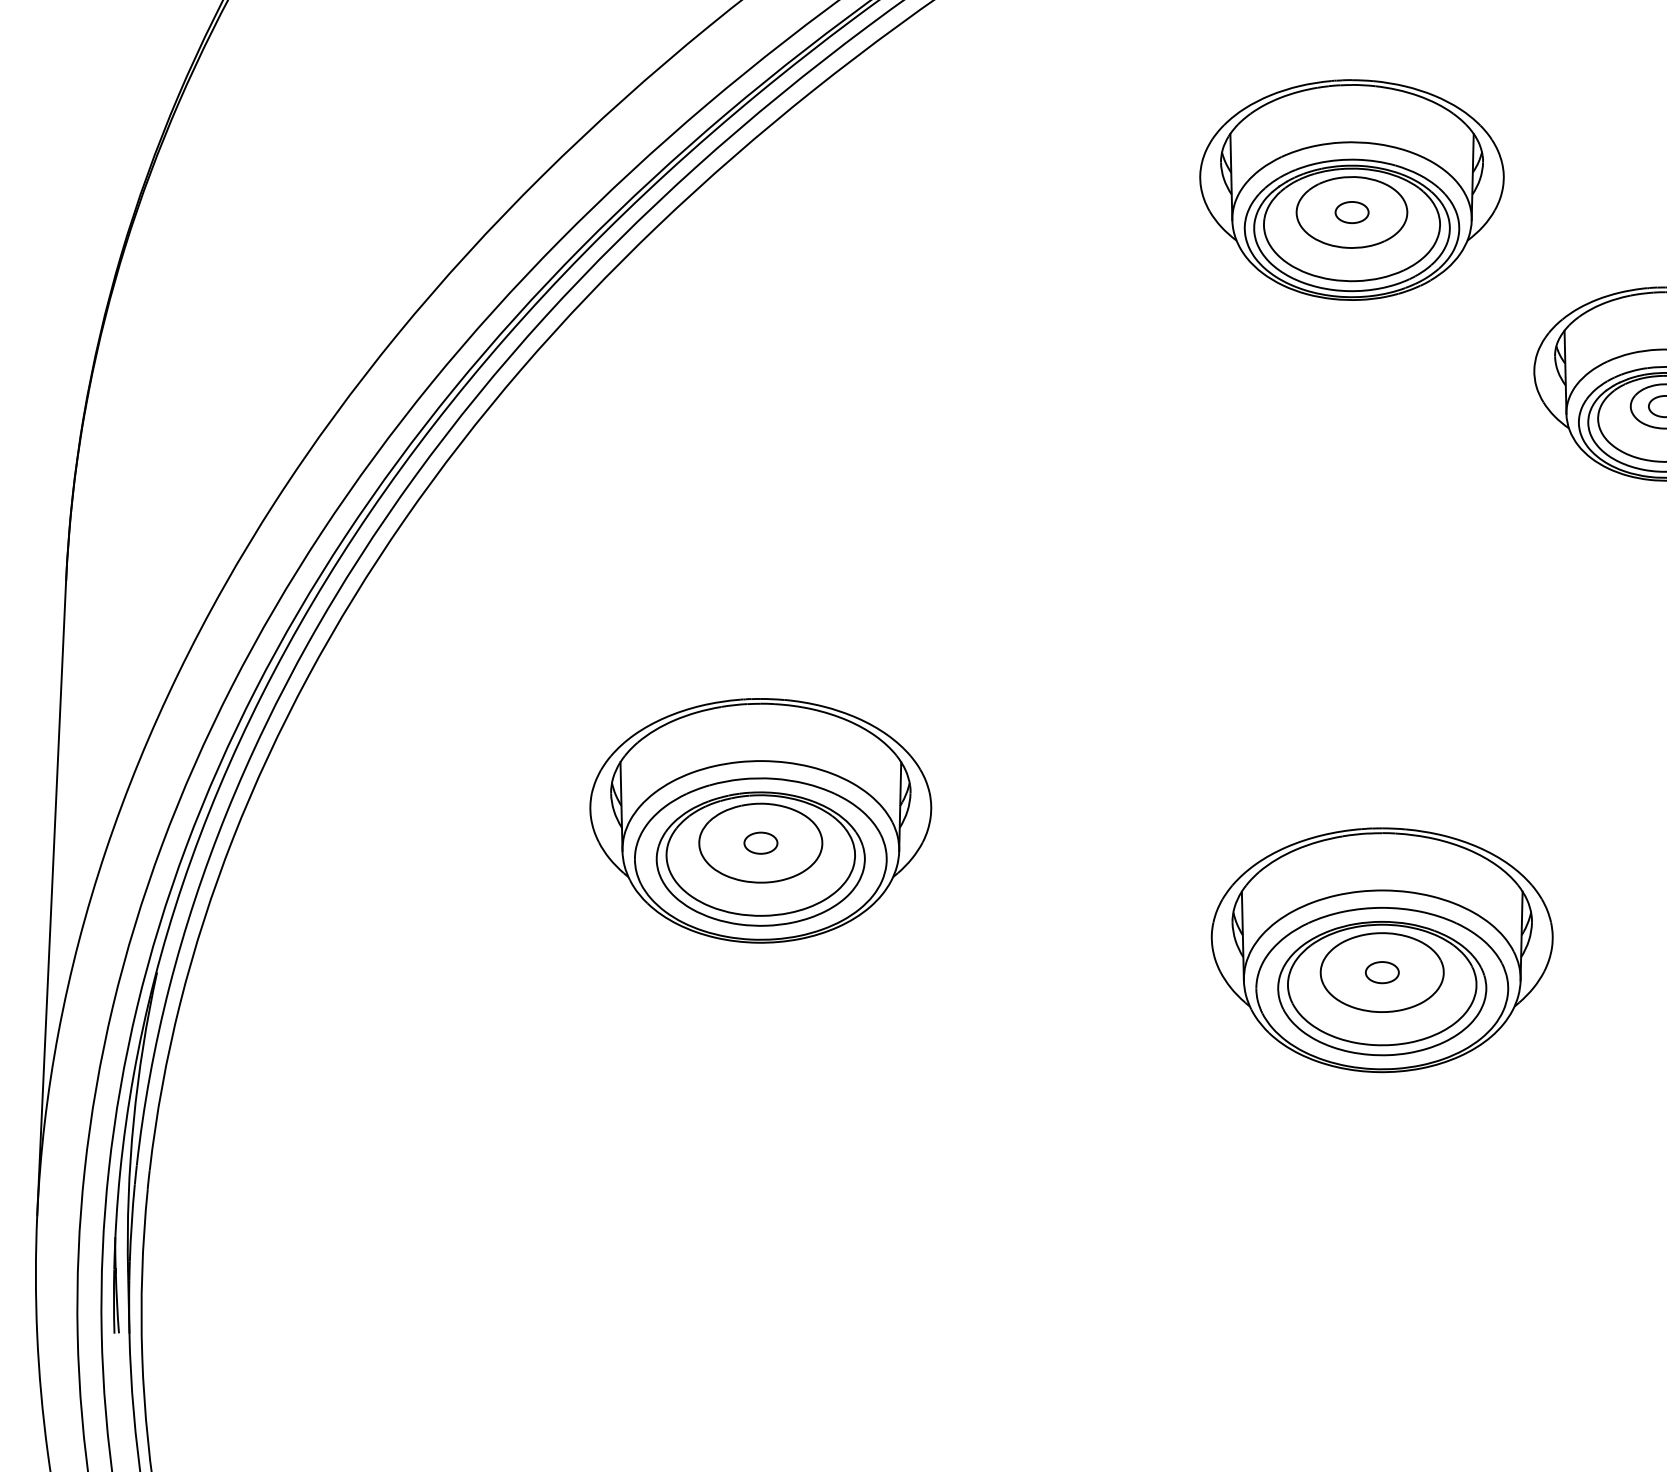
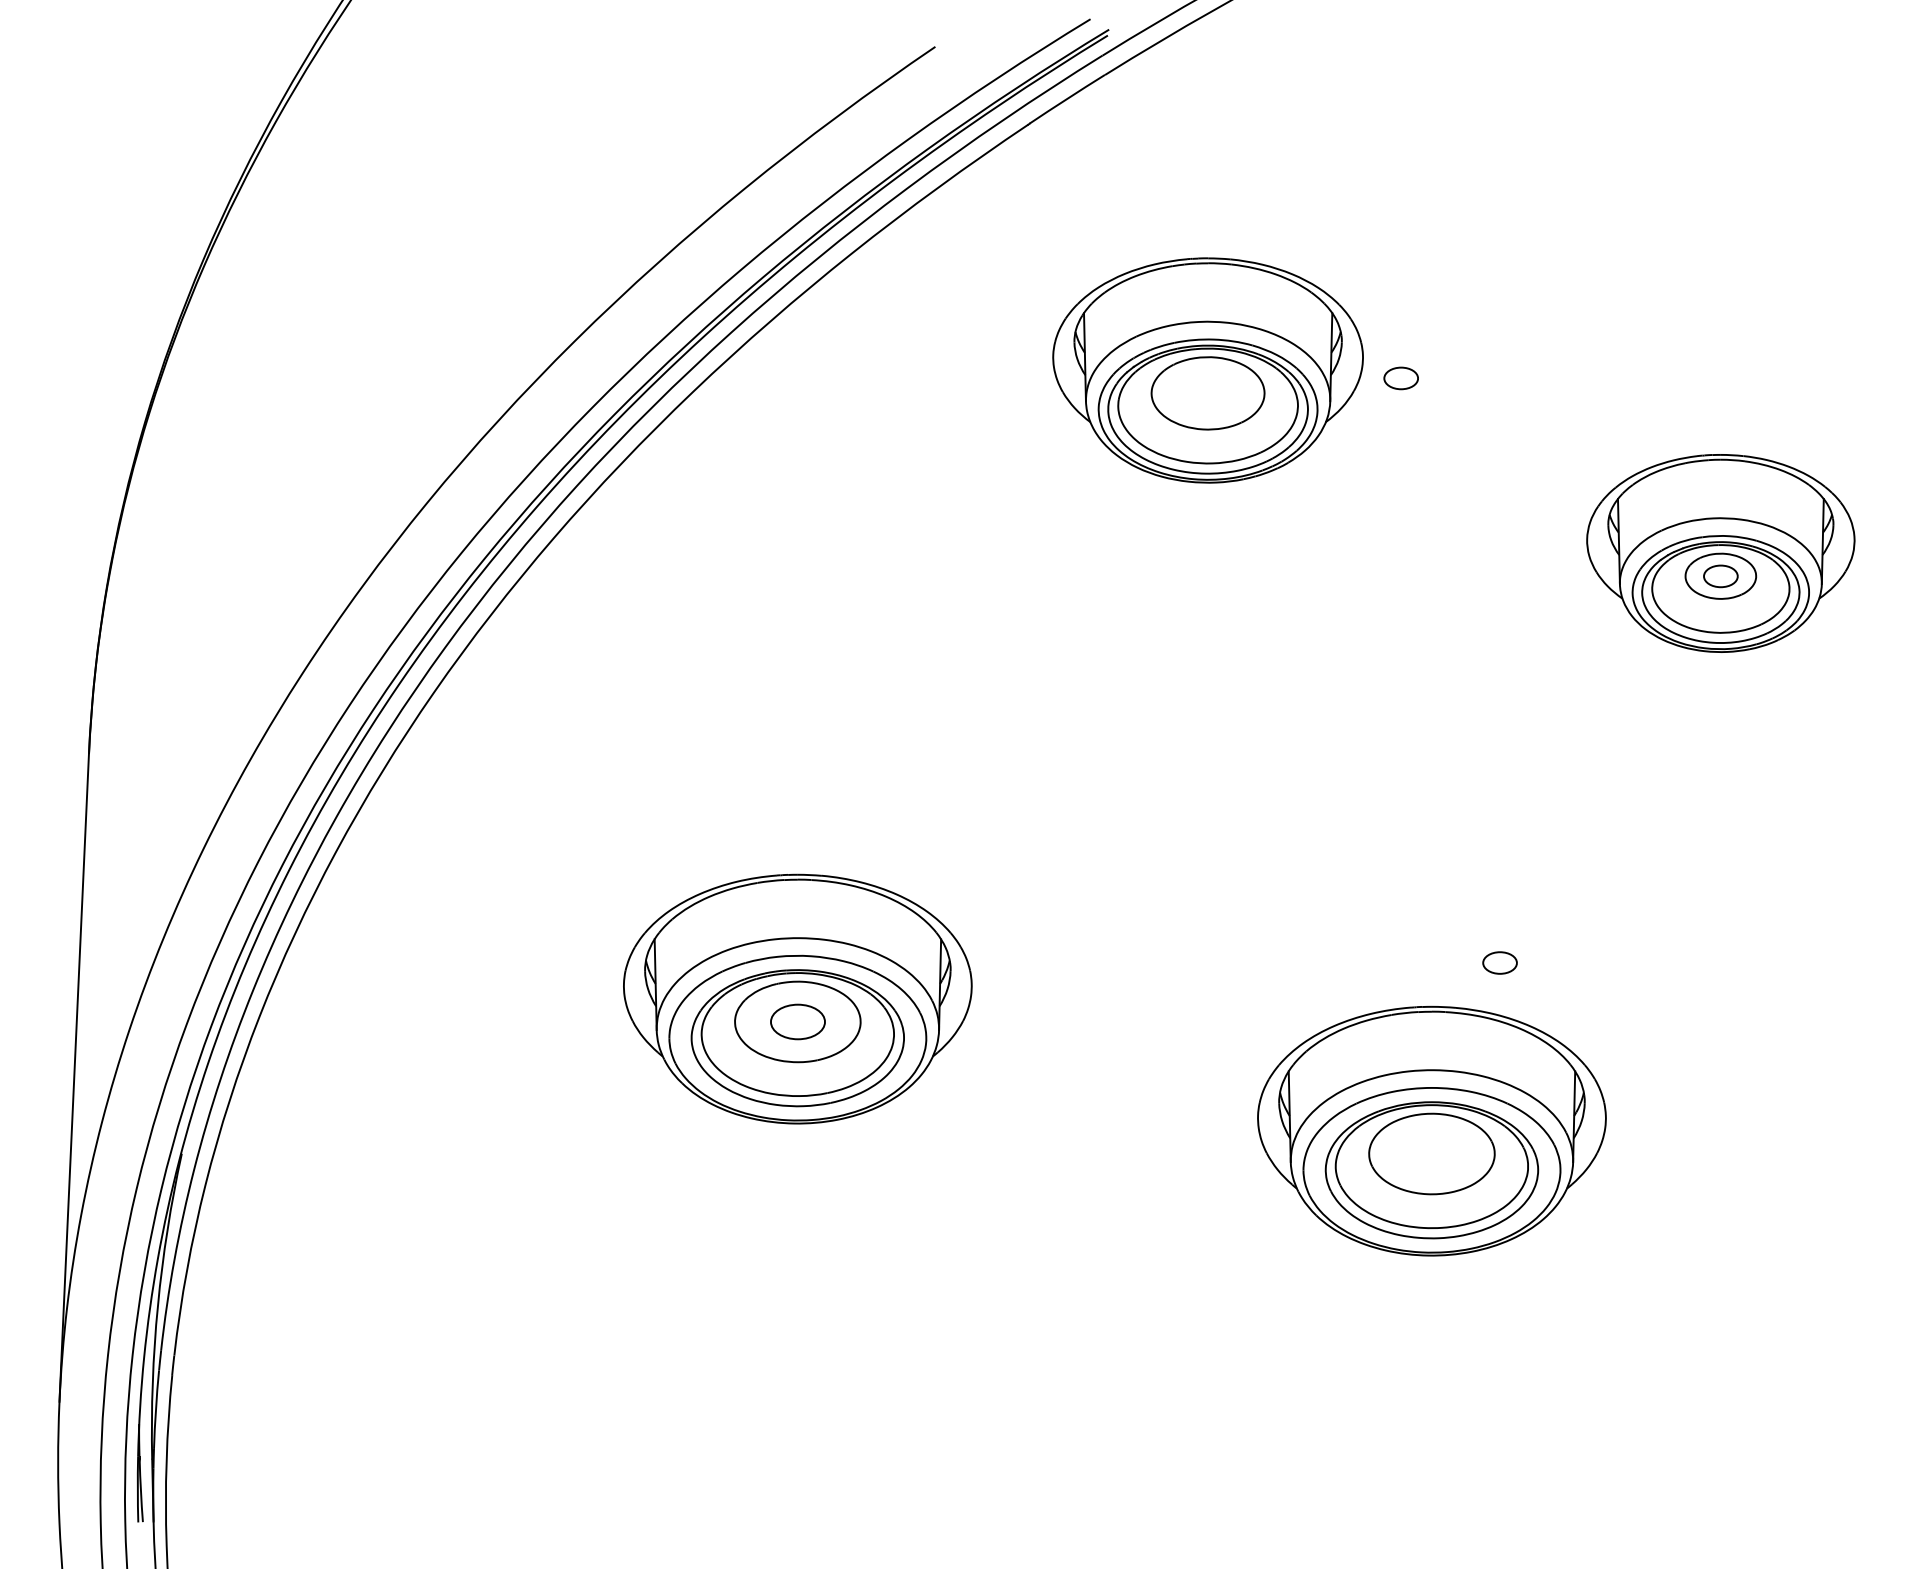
part: (1351, 190) -> (1207, 370), moved
part: (760, 842) -> (797, 1021), size x1.6
part: (1381, 972) -> (1499, 962), moved

